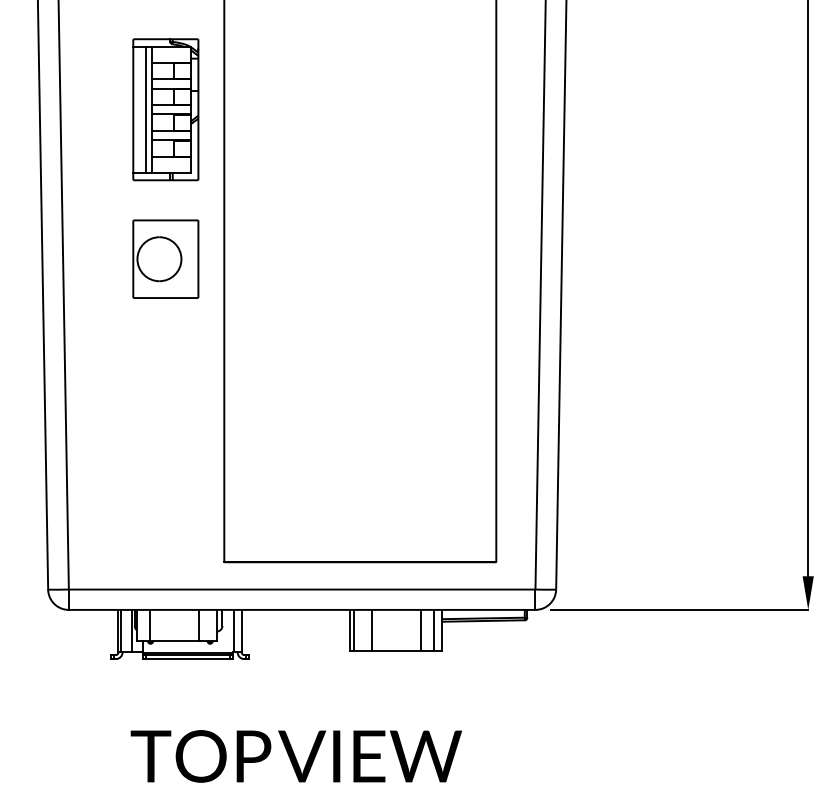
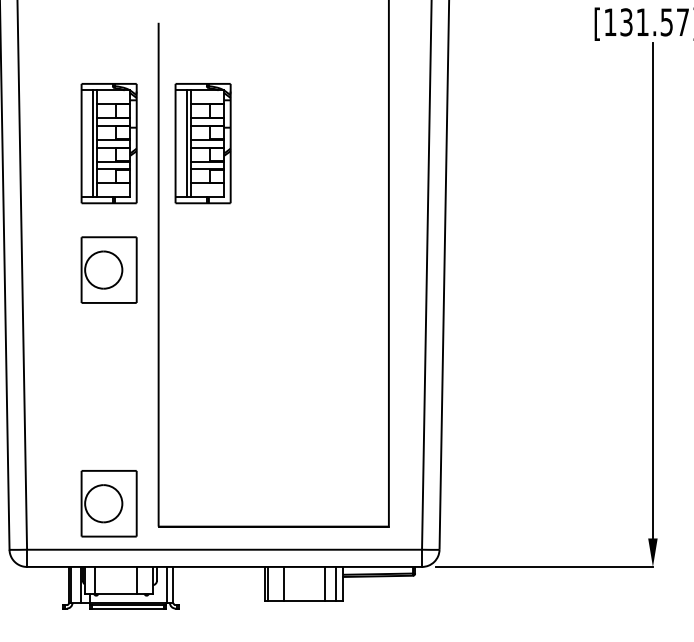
part: (276, 109) -> (202, 143), added
part: (165, 534) -> (108, 503), added

